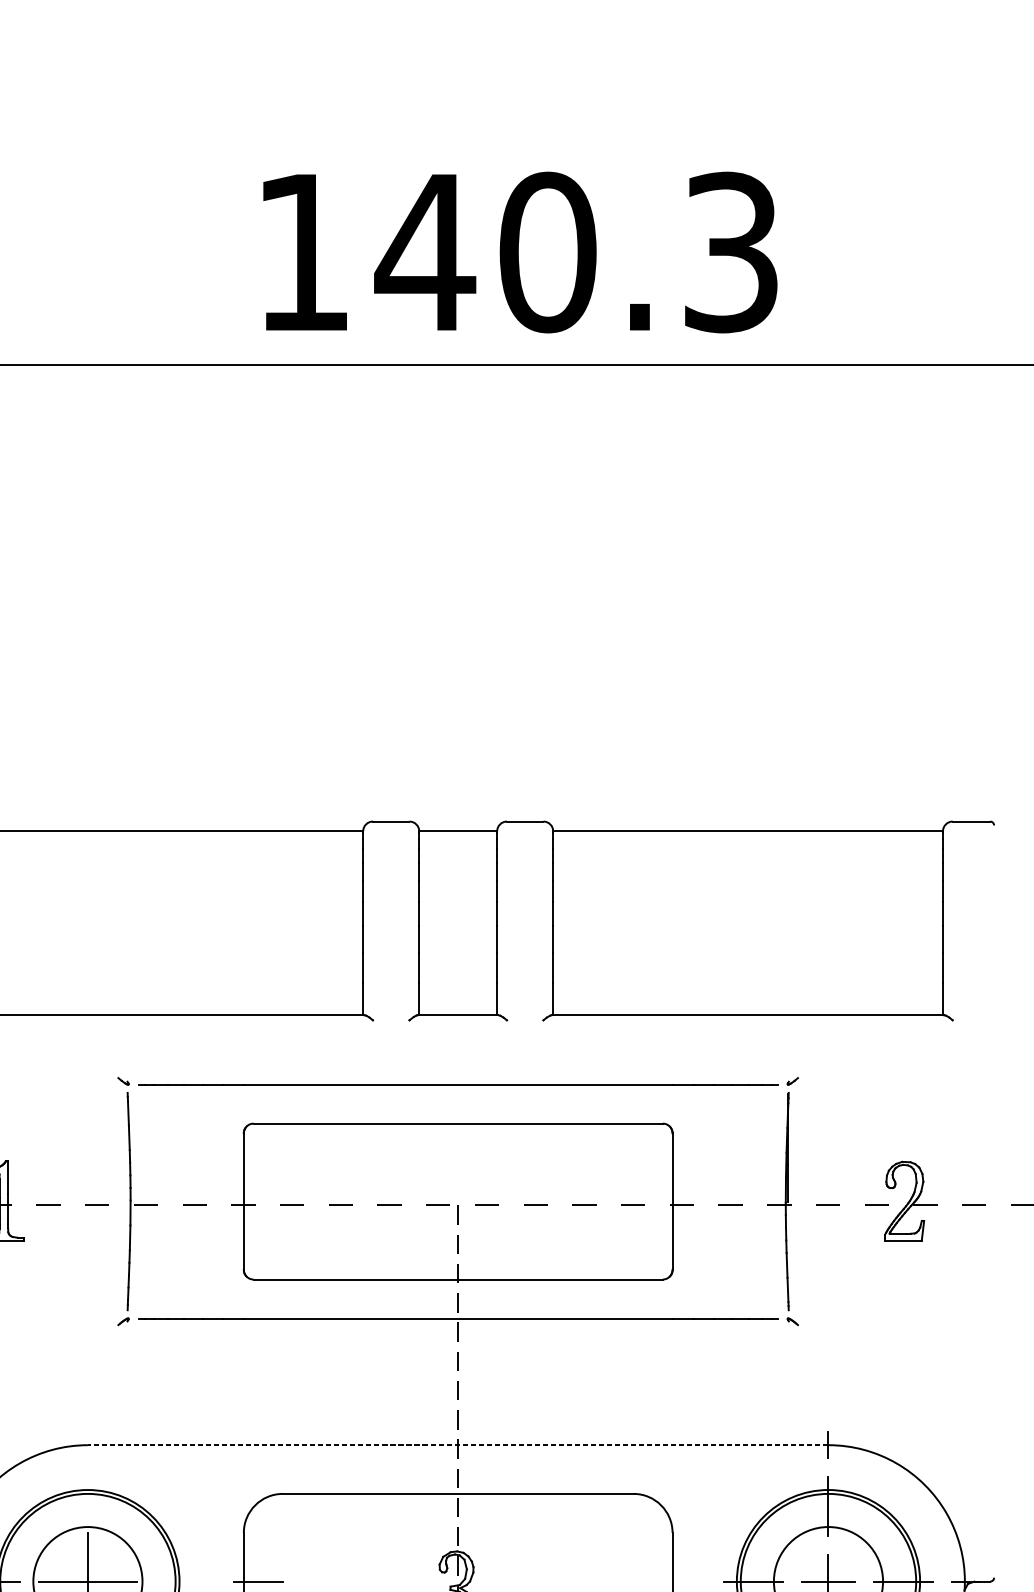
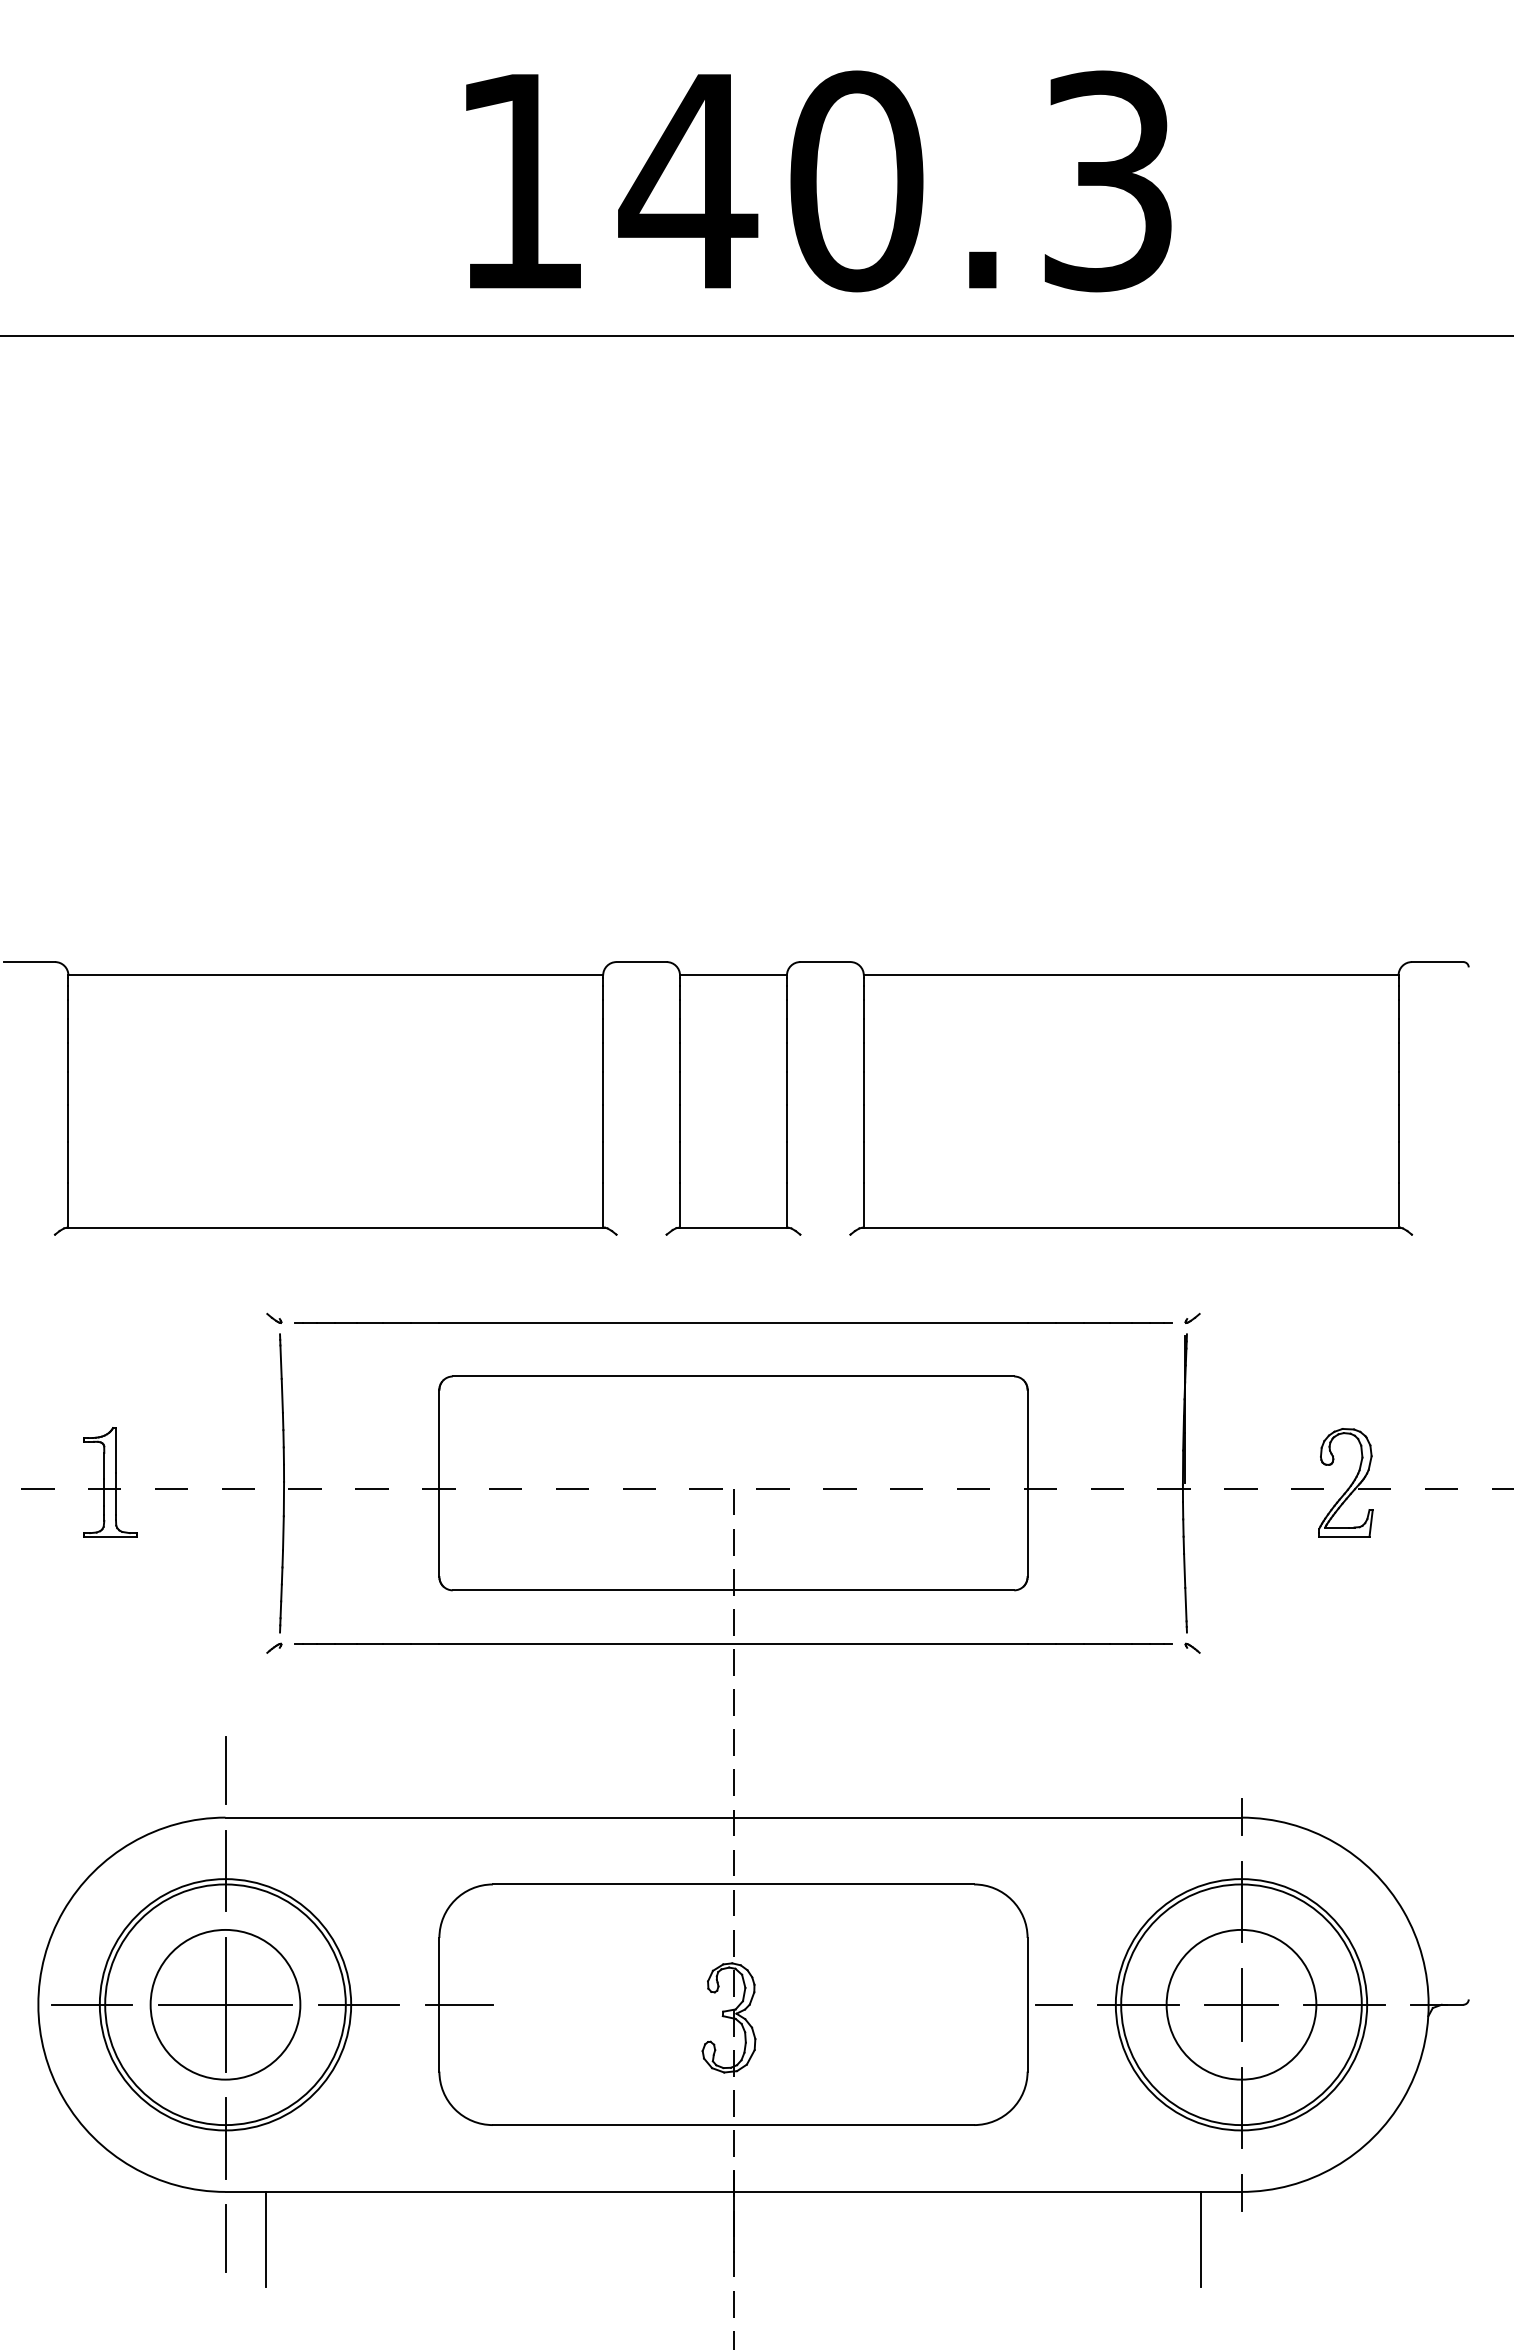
line: (87, 1410) -> (225, 1770), added
line: (458, 1445) -> (733, 1817), dashed -> solid
line: (87, 1483) -> (225, 1870), added
line: (185, 1581) -> (359, 2004), added
line: (691, 1581) -> (1053, 2004), added

